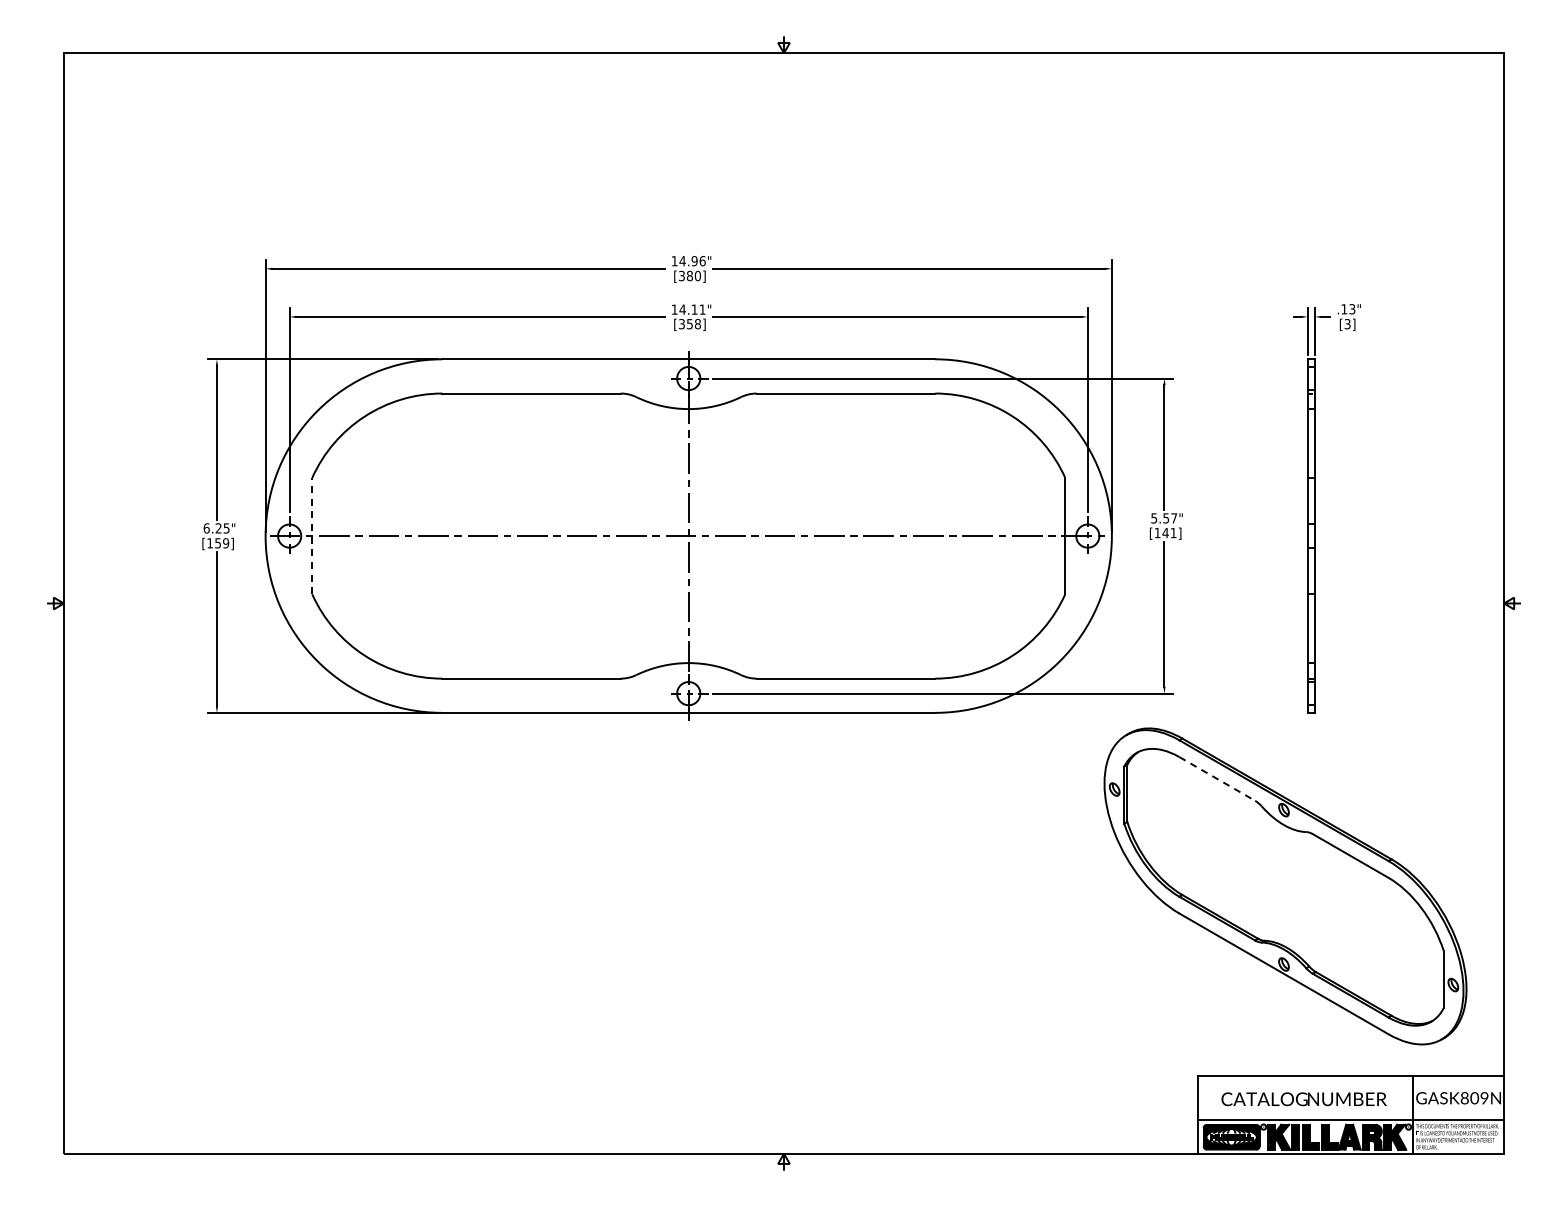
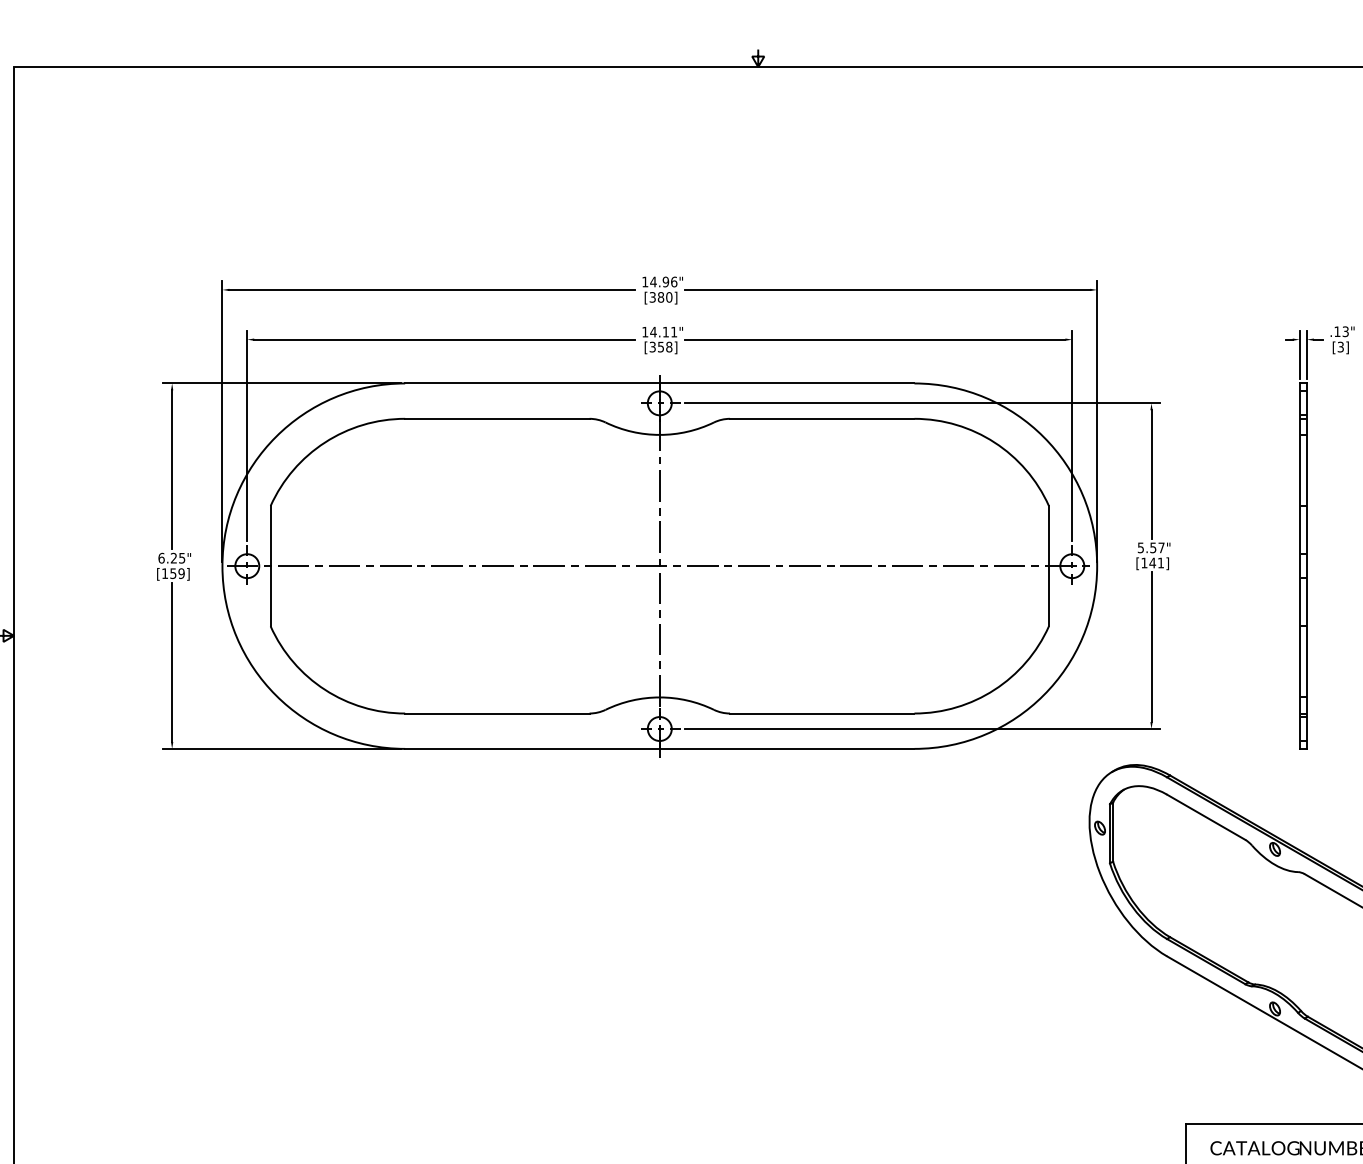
line: (312, 535) -> (270, 565), dashed -> solid
line: (1217, 778) -> (1206, 816), dashed -> solid

